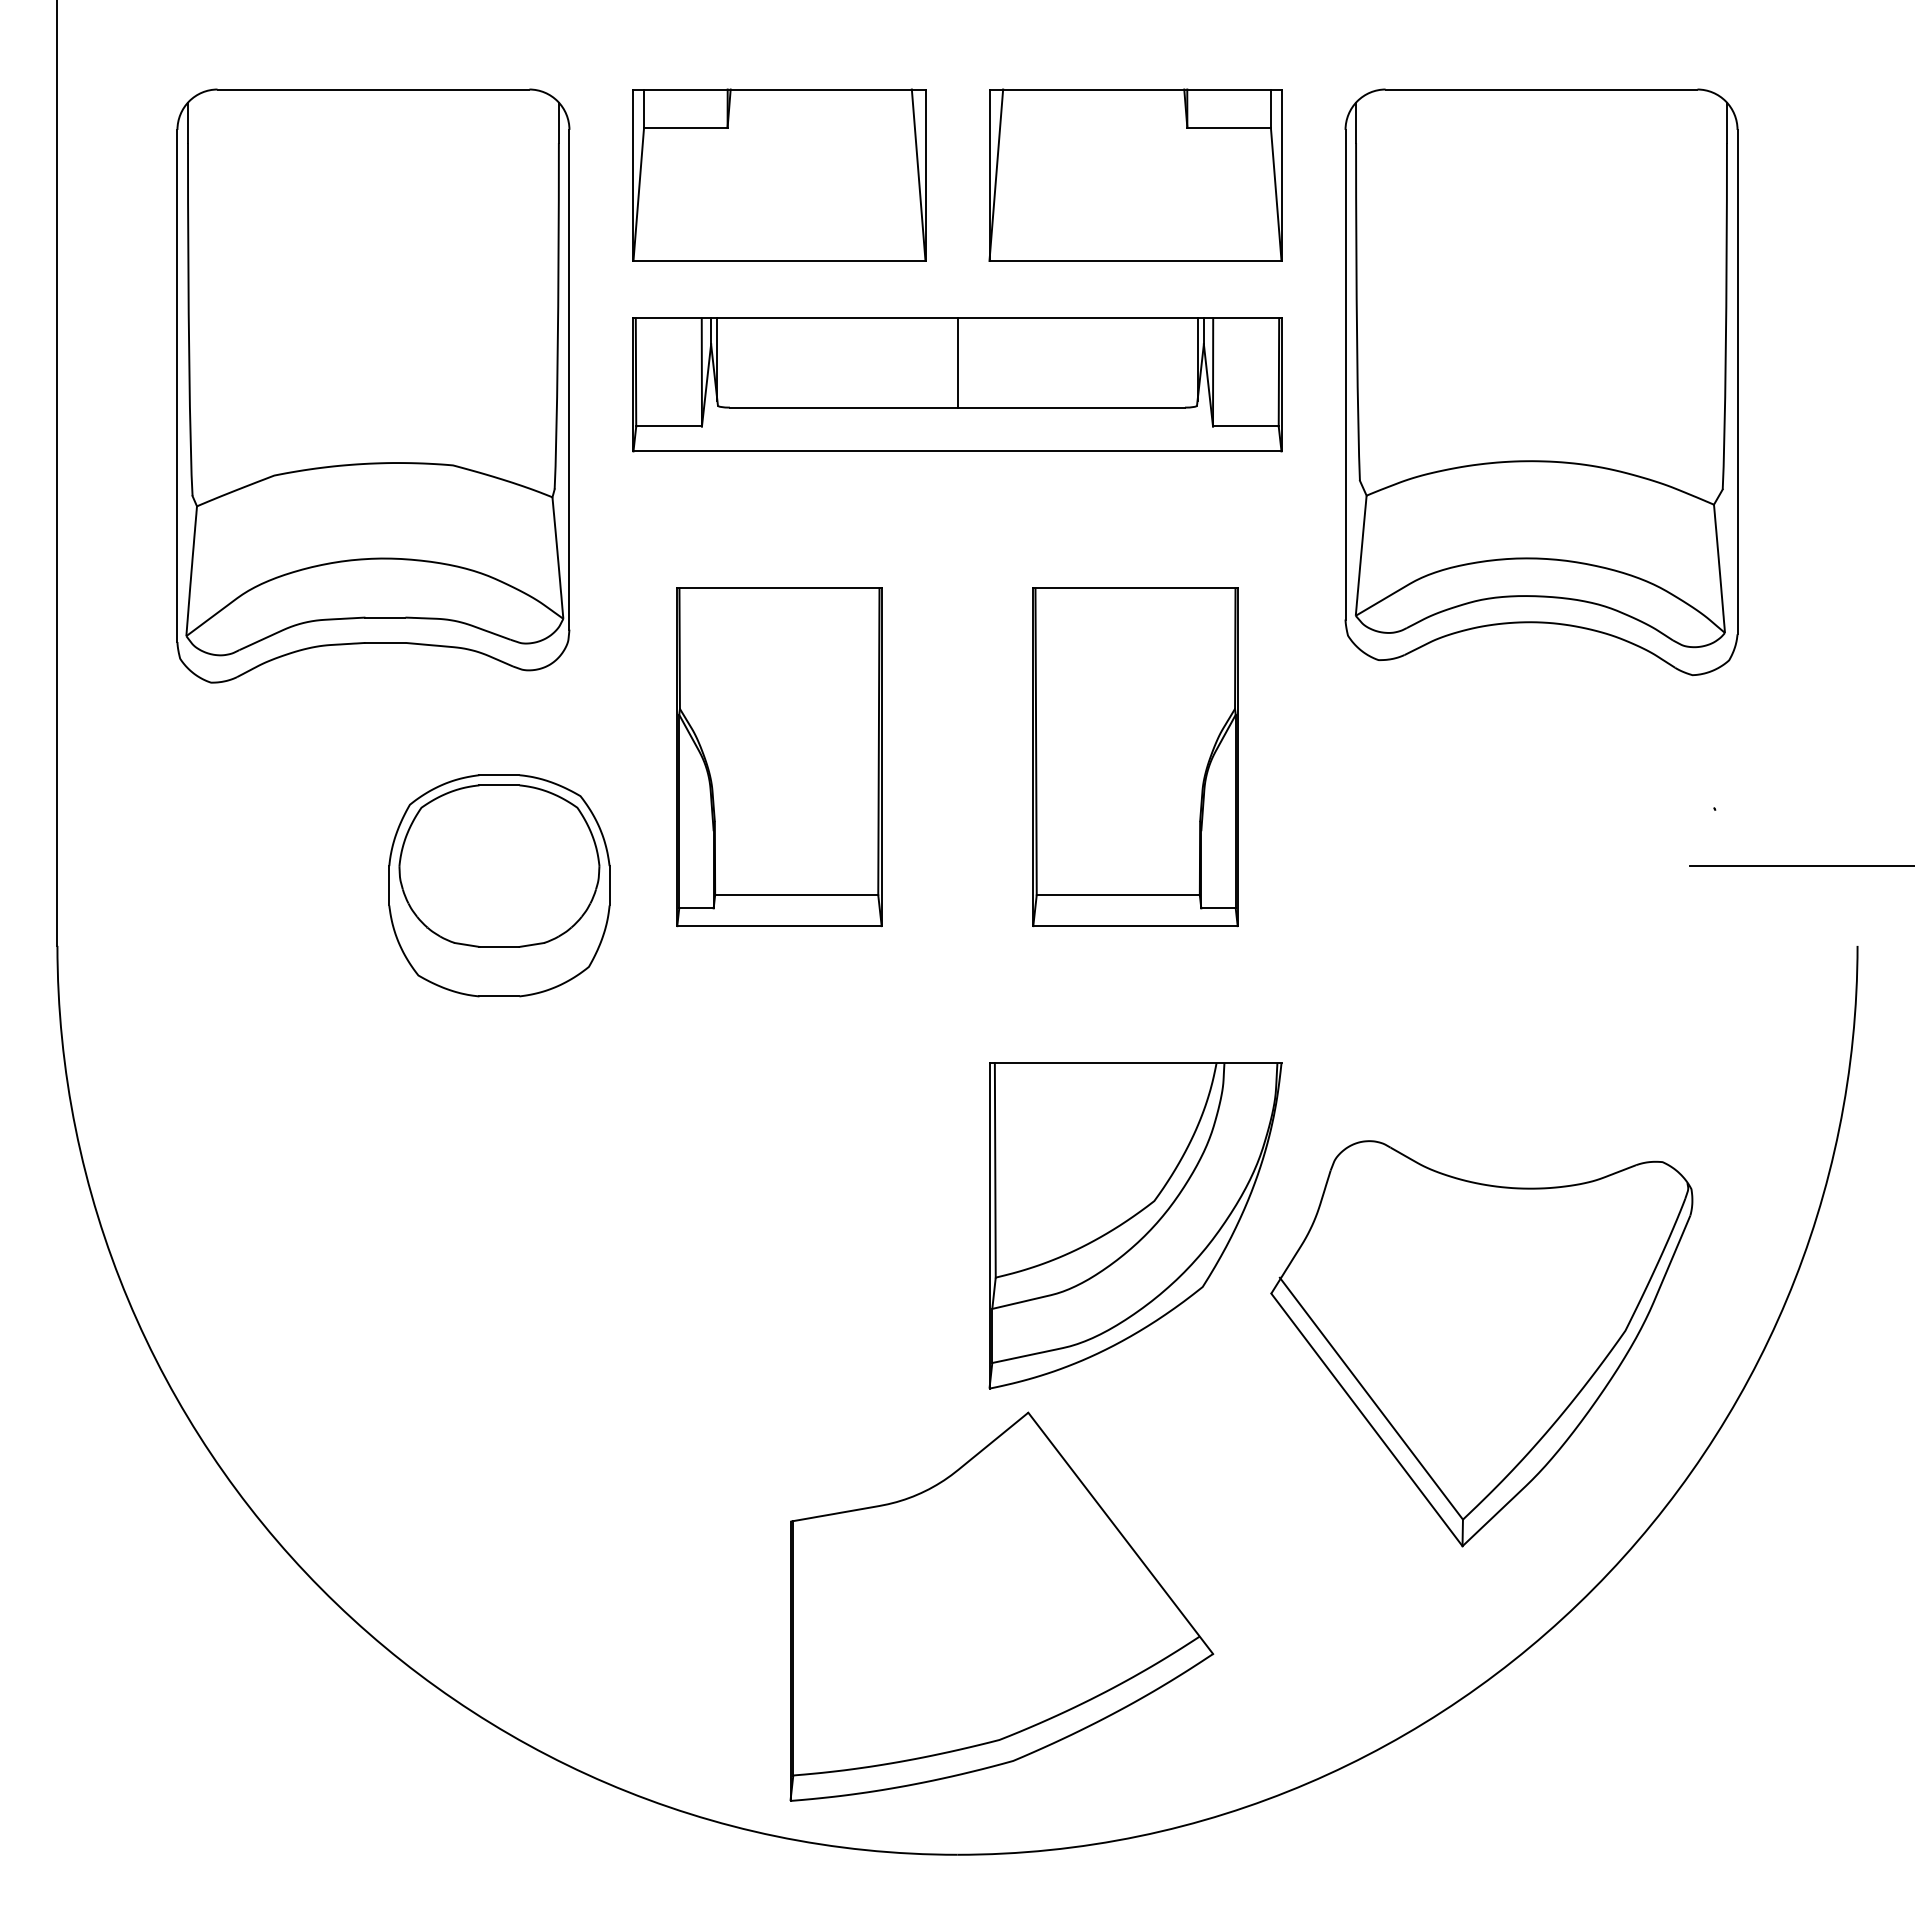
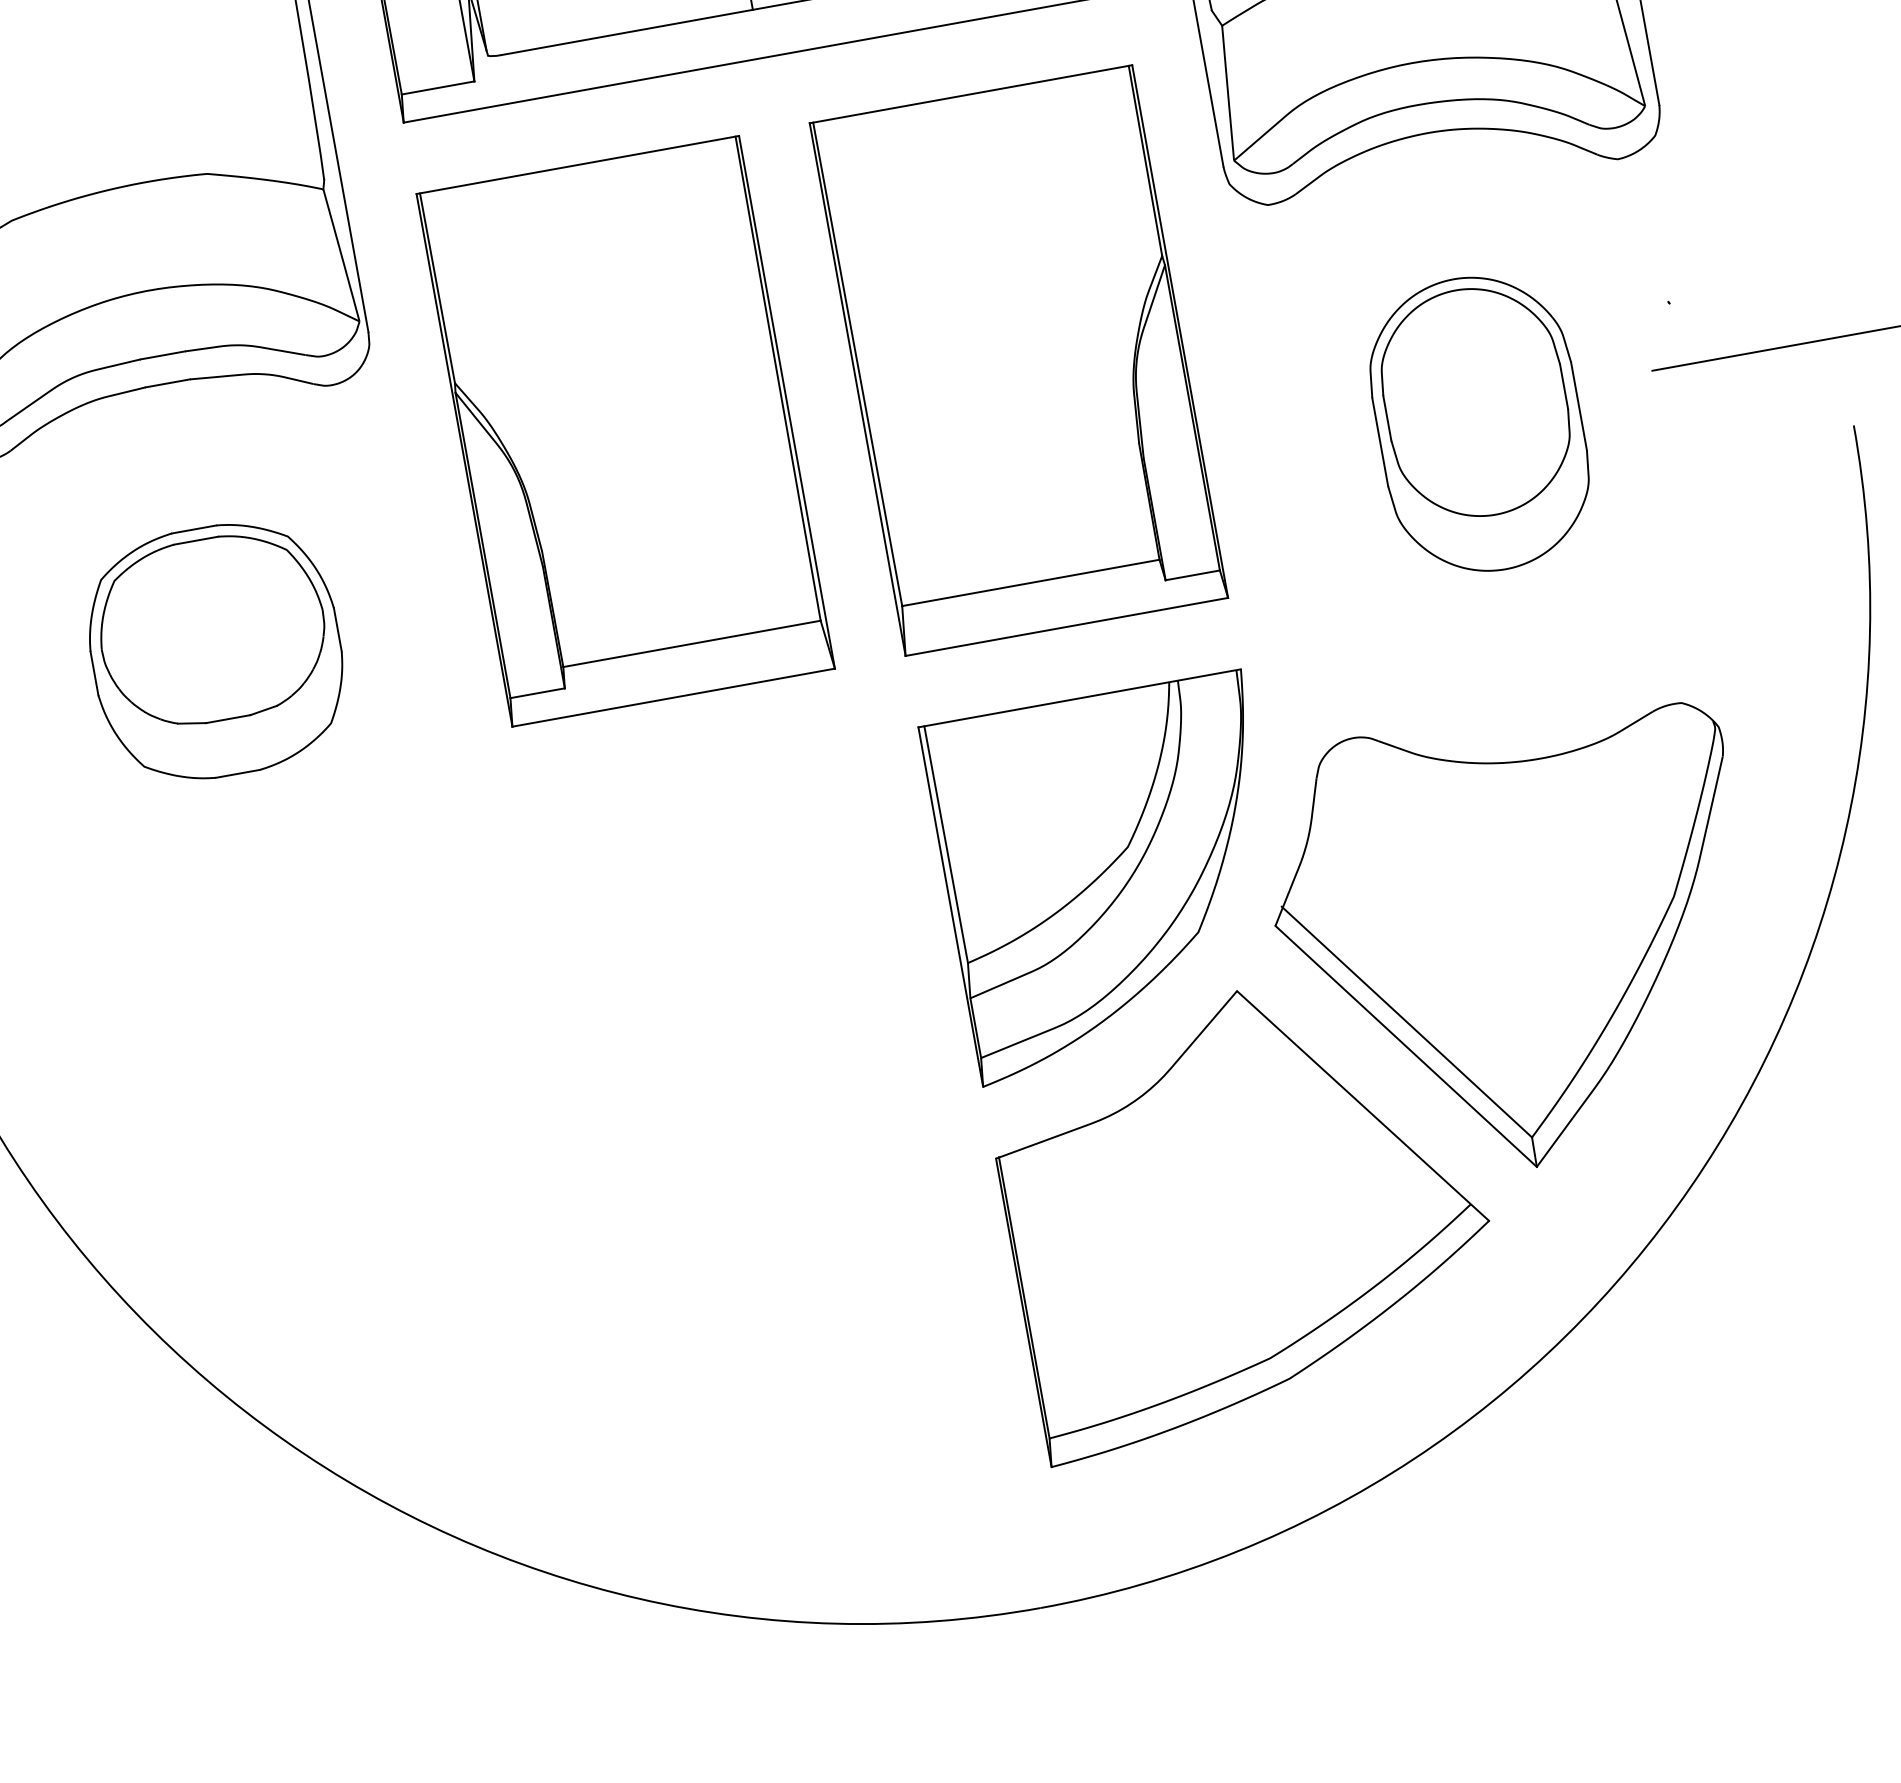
part: (779, 757) -> (625, 431), size x1.43
part: (1135, 757) -> (1018, 360), size x1.43
part: (499, 885) -> (216, 651), moved
part: (1529, 885) -> (1479, 423), added
part: (1001, 1606) -> (1245, 1210), moved

